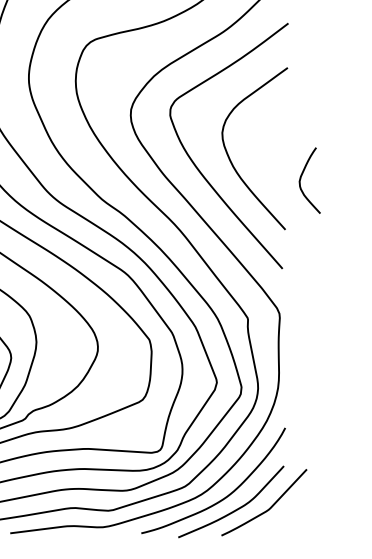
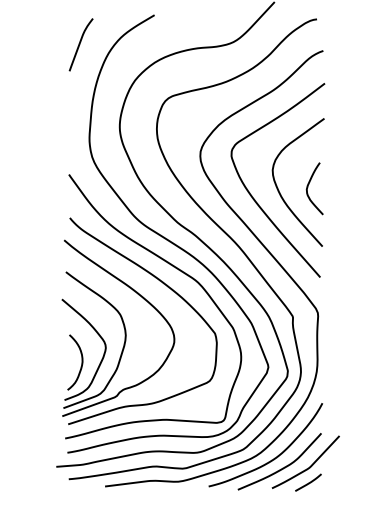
curve: (301, 179) -> (308, 187), moved
curve: (267, 528) -> (308, 482), added

